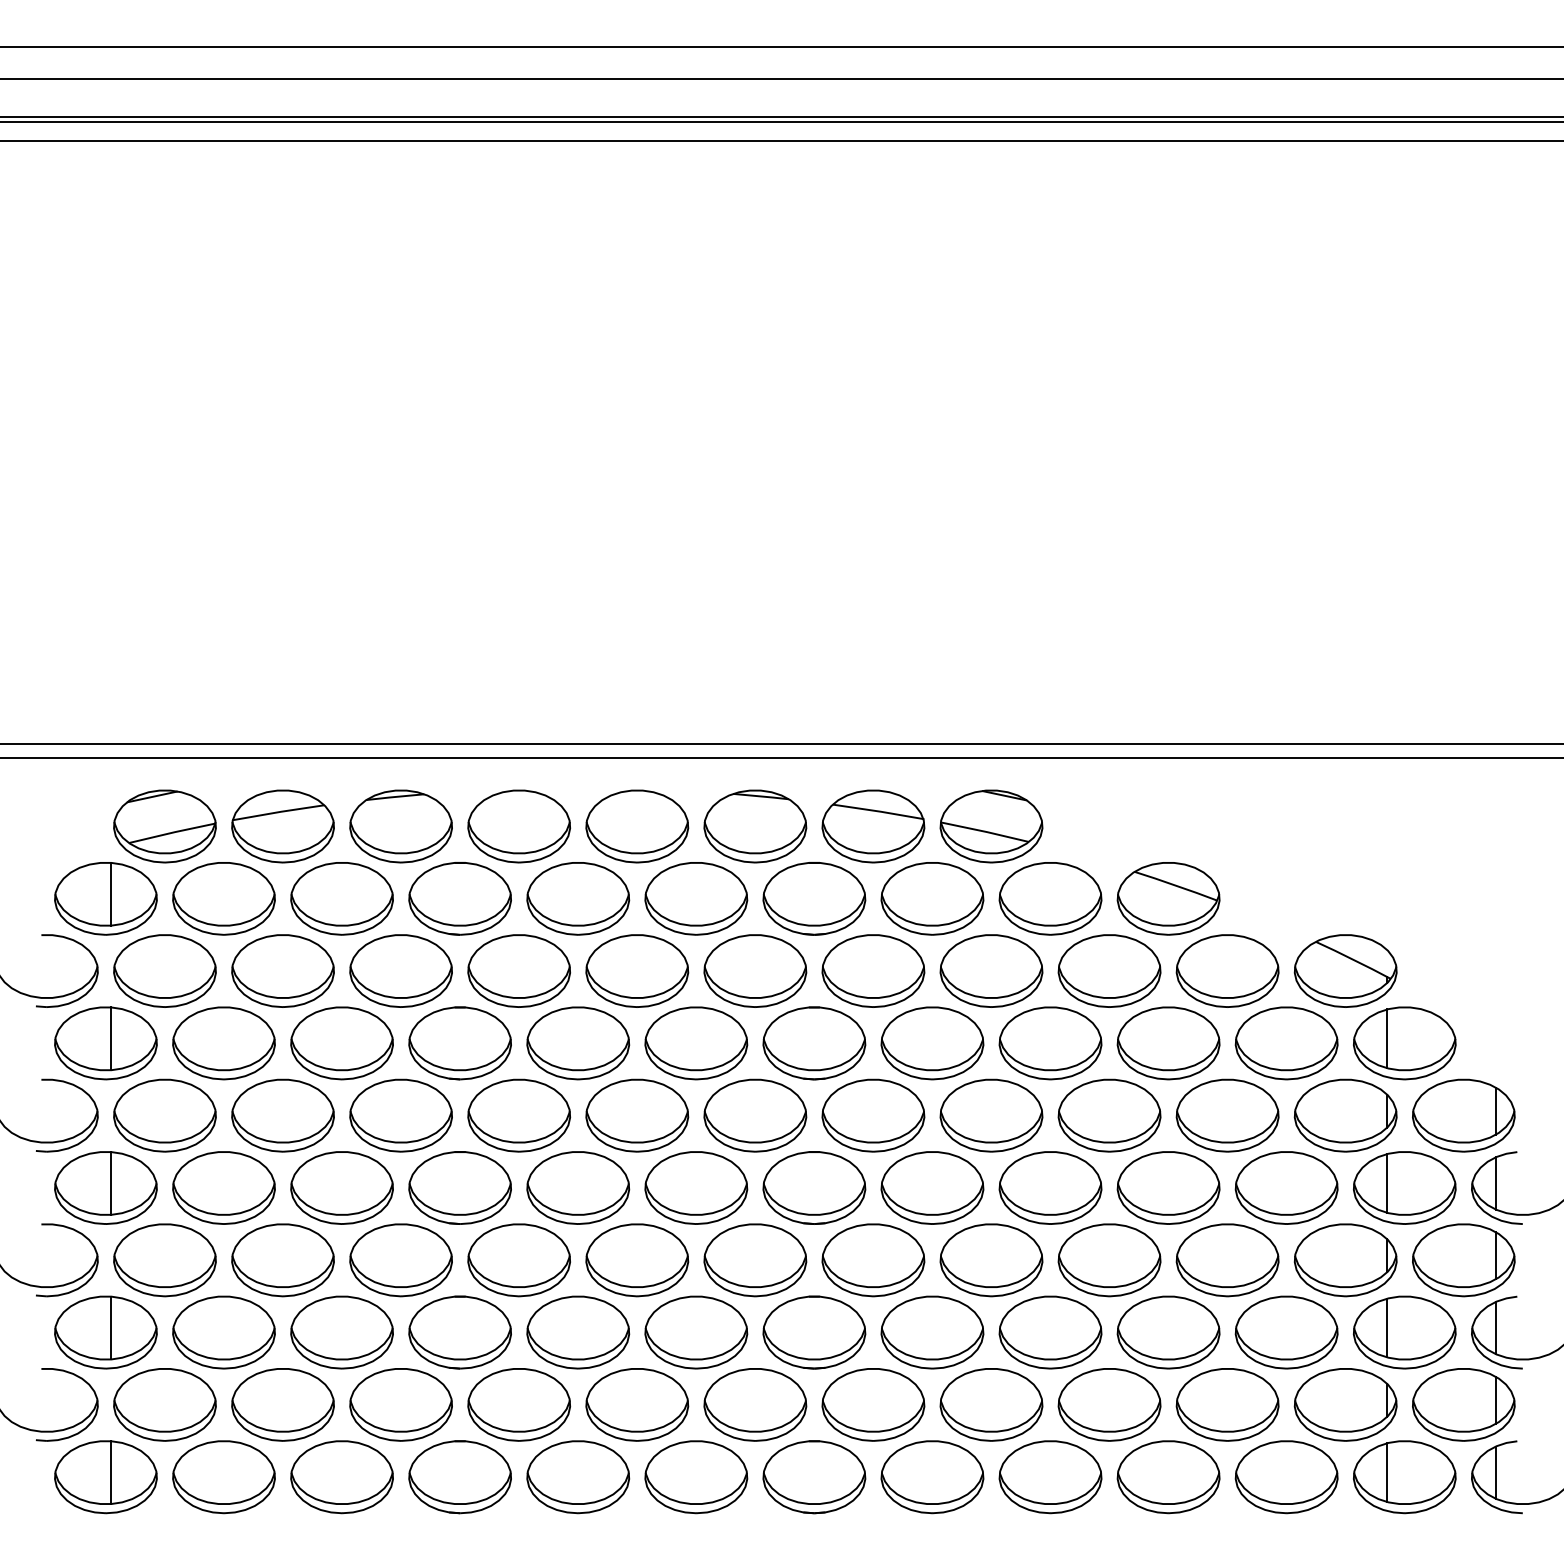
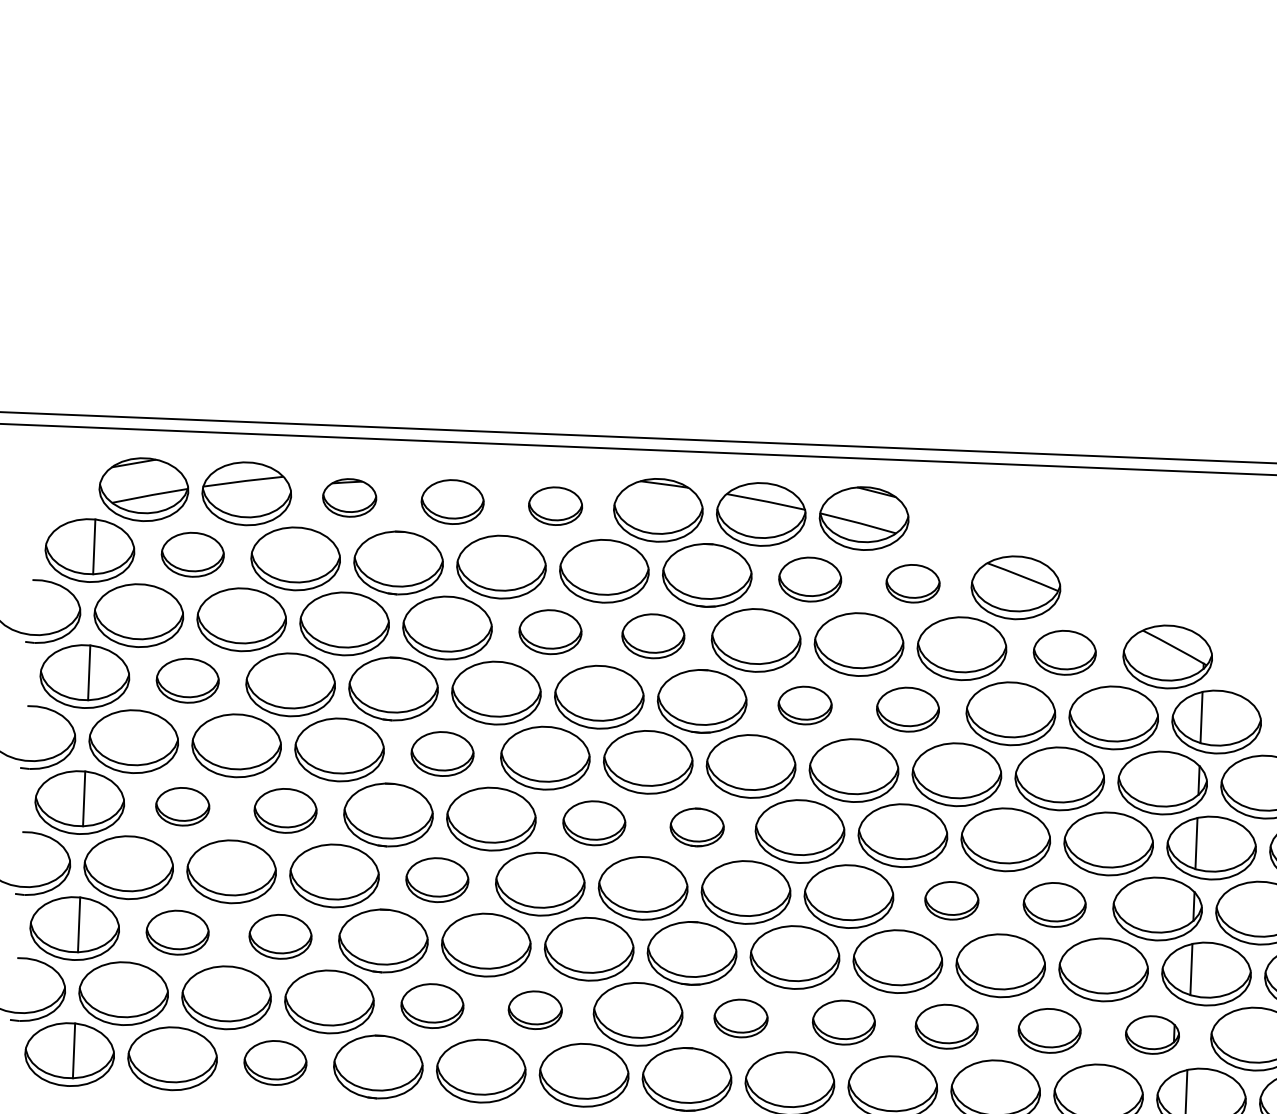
part: (400, 826) -> (349, 497), size x0.6
part: (519, 826) -> (452, 502), size x0.7
part: (637, 826) -> (555, 506), size x0.6
part: (223, 898) -> (192, 554), size x0.7
part: (932, 898) -> (810, 579), size x0.7
part: (1050, 898) -> (913, 583), size x0.6
part: (637, 970) -> (550, 631), size x0.7
part: (755, 970) -> (653, 635), size x0.7
part: (1227, 970) -> (1064, 652), size x0.7
part: (223, 1043) -> (187, 680), size x0.7
part: (932, 1043) -> (805, 705), size x0.6
part: (1050, 1043) -> (907, 709), size x0.7
part: (519, 1115) -> (442, 753), size x0.7
part: (223, 1187) -> (182, 806), size x0.6
part: (341, 1187) -> (285, 810), size x0.7
part: (696, 1187) -> (594, 822), size x0.7
part: (814, 1187) -> (697, 827), size x0.6
part: (518, 1260) -> (436, 880), size x0.7
part: (1109, 1260) -> (951, 900), size x0.6
part: (1227, 1260) -> (1054, 905), size x0.7
part: (223, 1332) -> (177, 932), size x0.7
part: (341, 1332) -> (280, 936), size x0.7
part: (519, 1404) -> (432, 1005), size x0.7
part: (637, 1404) -> (535, 1009), size x0.6
part: (873, 1404) -> (741, 1018), size x0.6
part: (991, 1404) -> (843, 1022), size x0.7
part: (1109, 1404) -> (946, 1026), size x0.7
part: (1227, 1404) -> (1049, 1030), size x0.7
part: (1345, 1404) -> (1152, 1034), size x0.6
part: (341, 1477) -> (274, 1063), size x0.7

